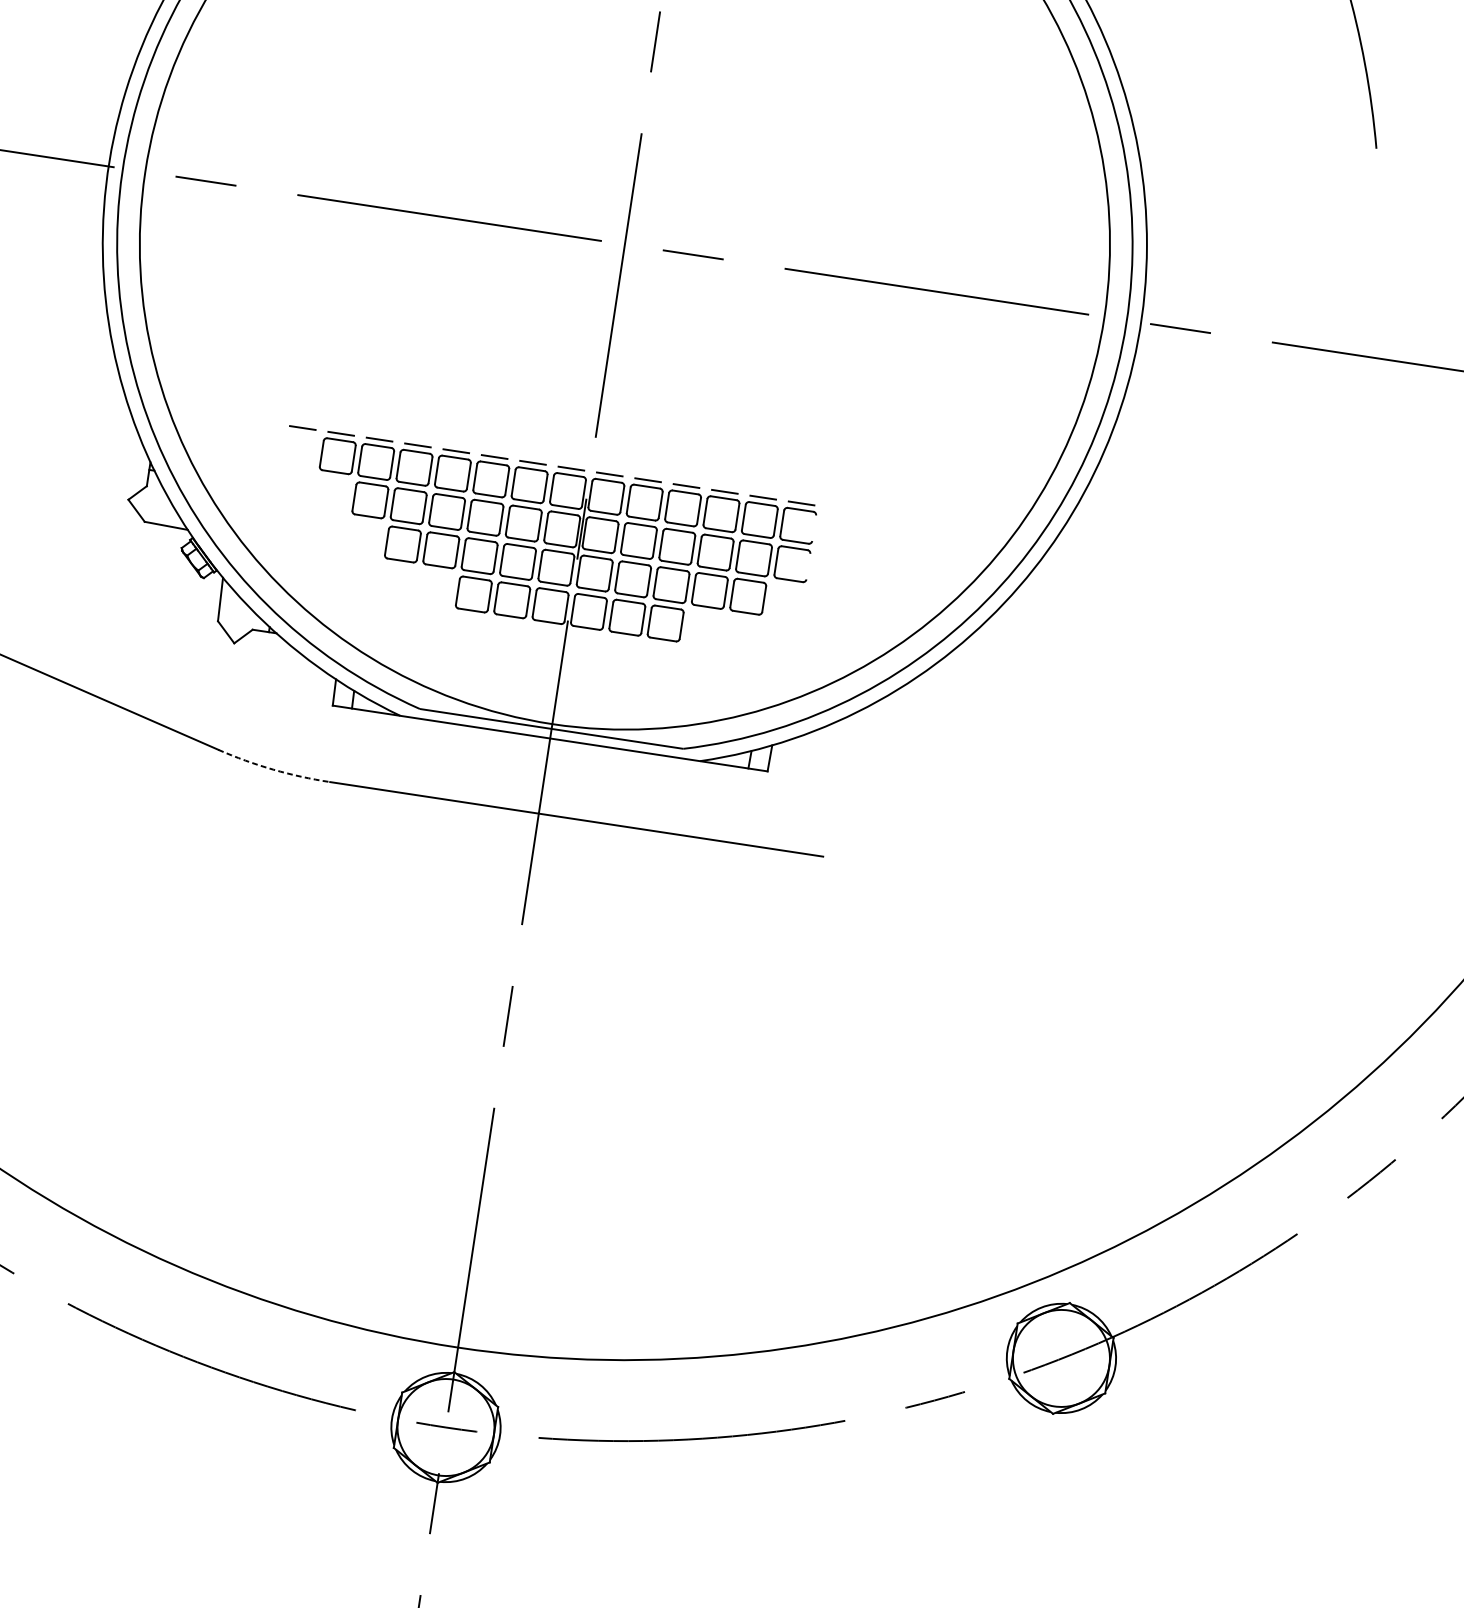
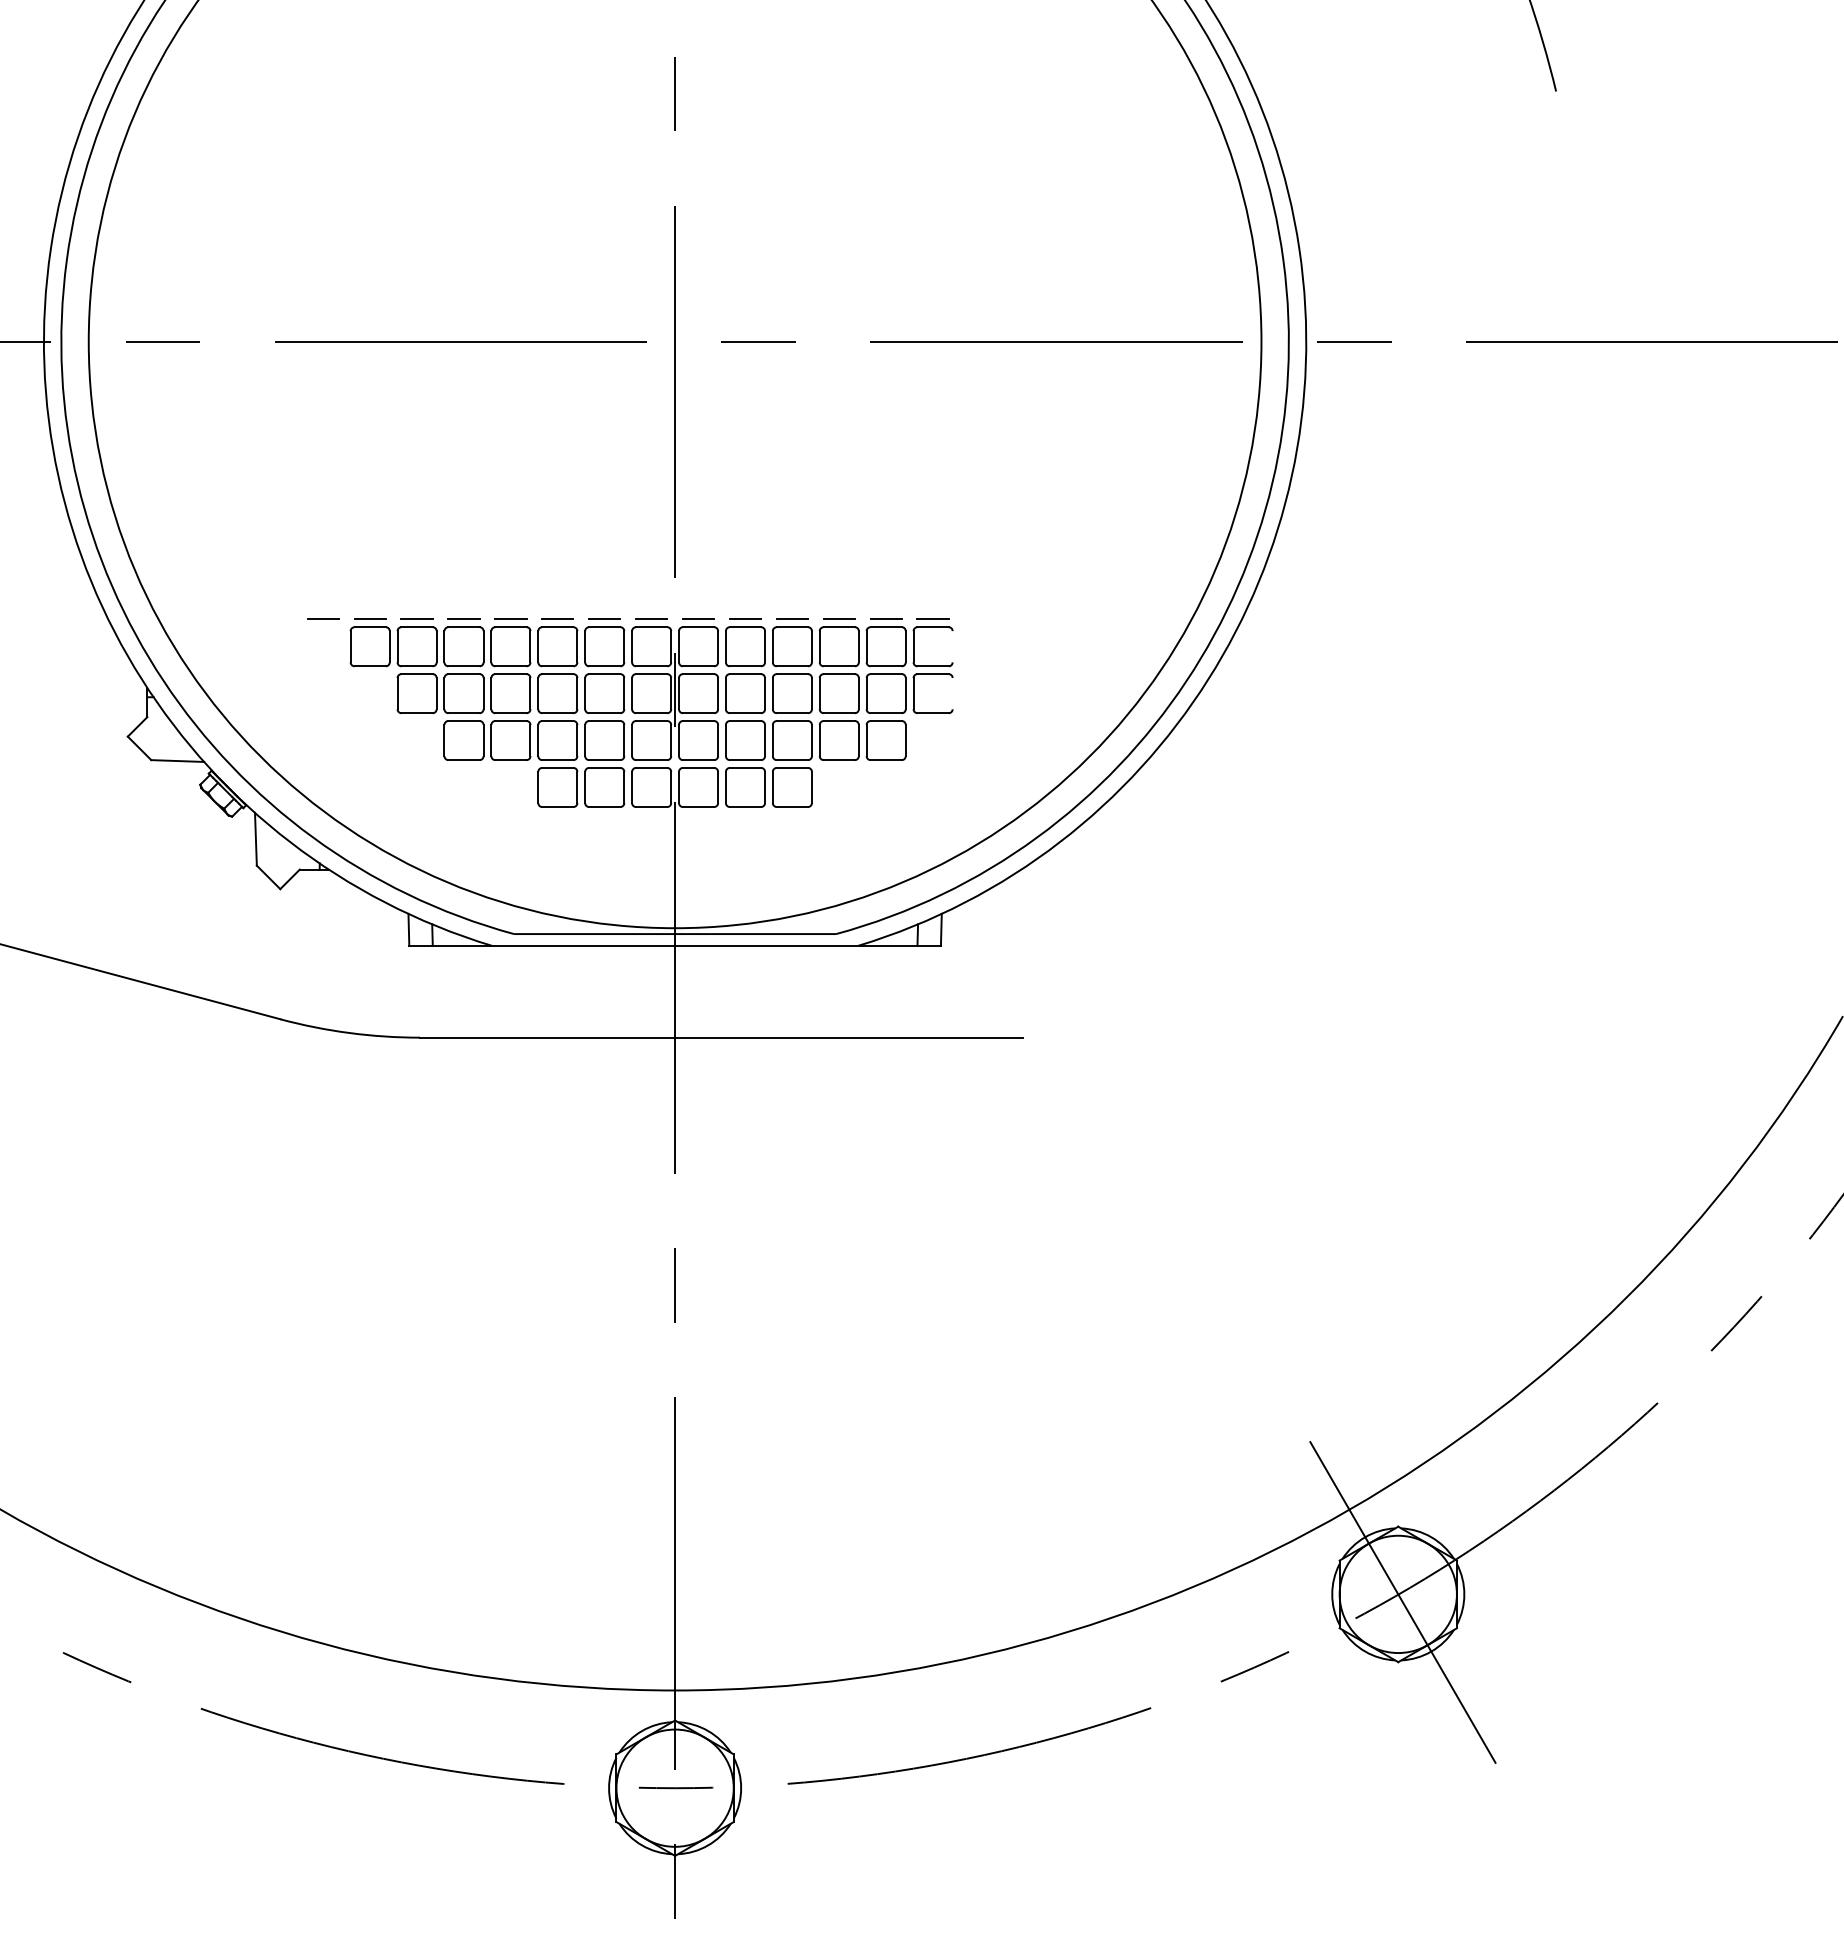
arc: (273, 769) -> (349, 1033), dashed -> solid
line: (1061, 1358) -> (1398, 1594), added

